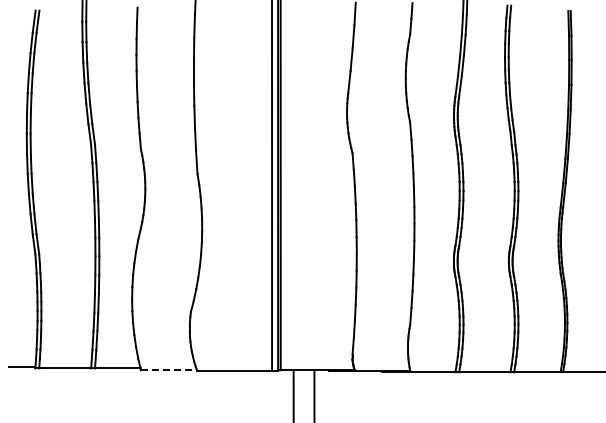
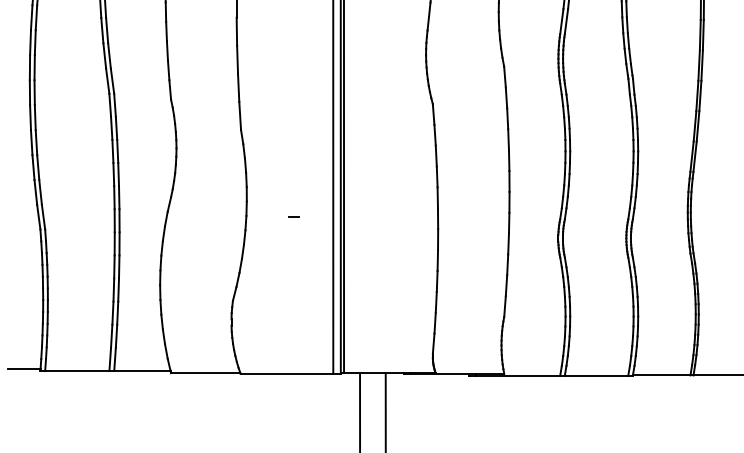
line: (240, 243) -> (294, 216), added
line: (169, 370) -> (206, 373), dashed -> solid

